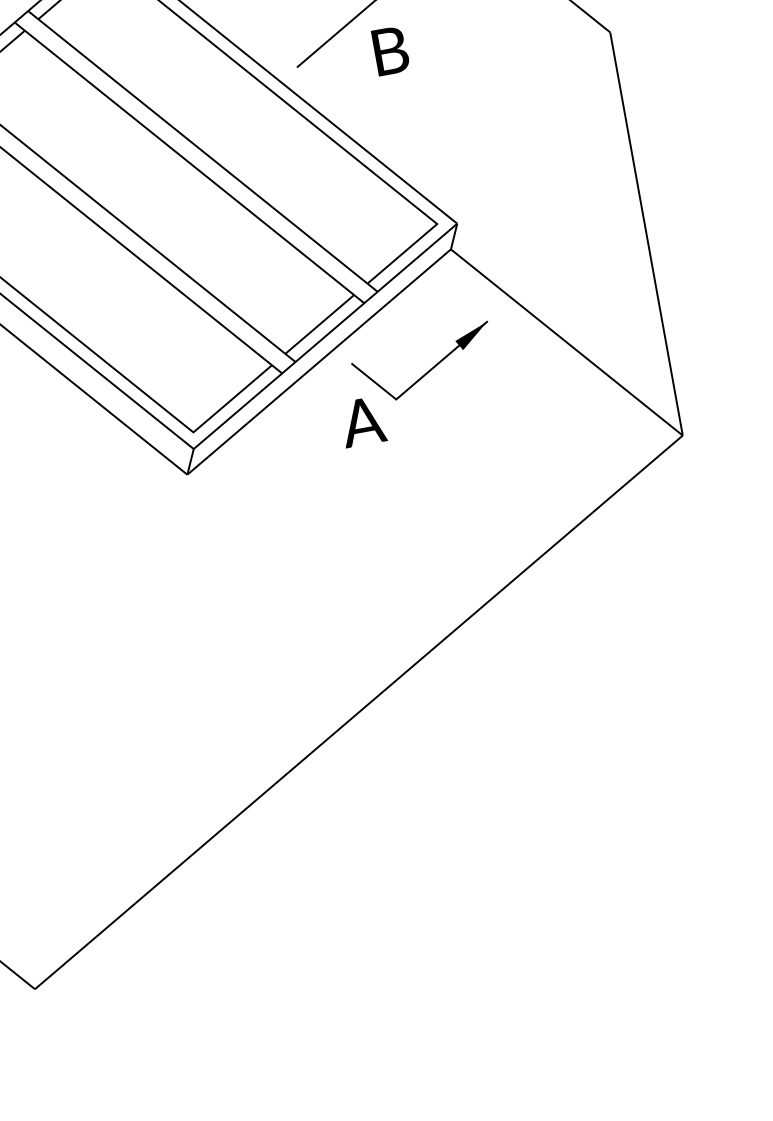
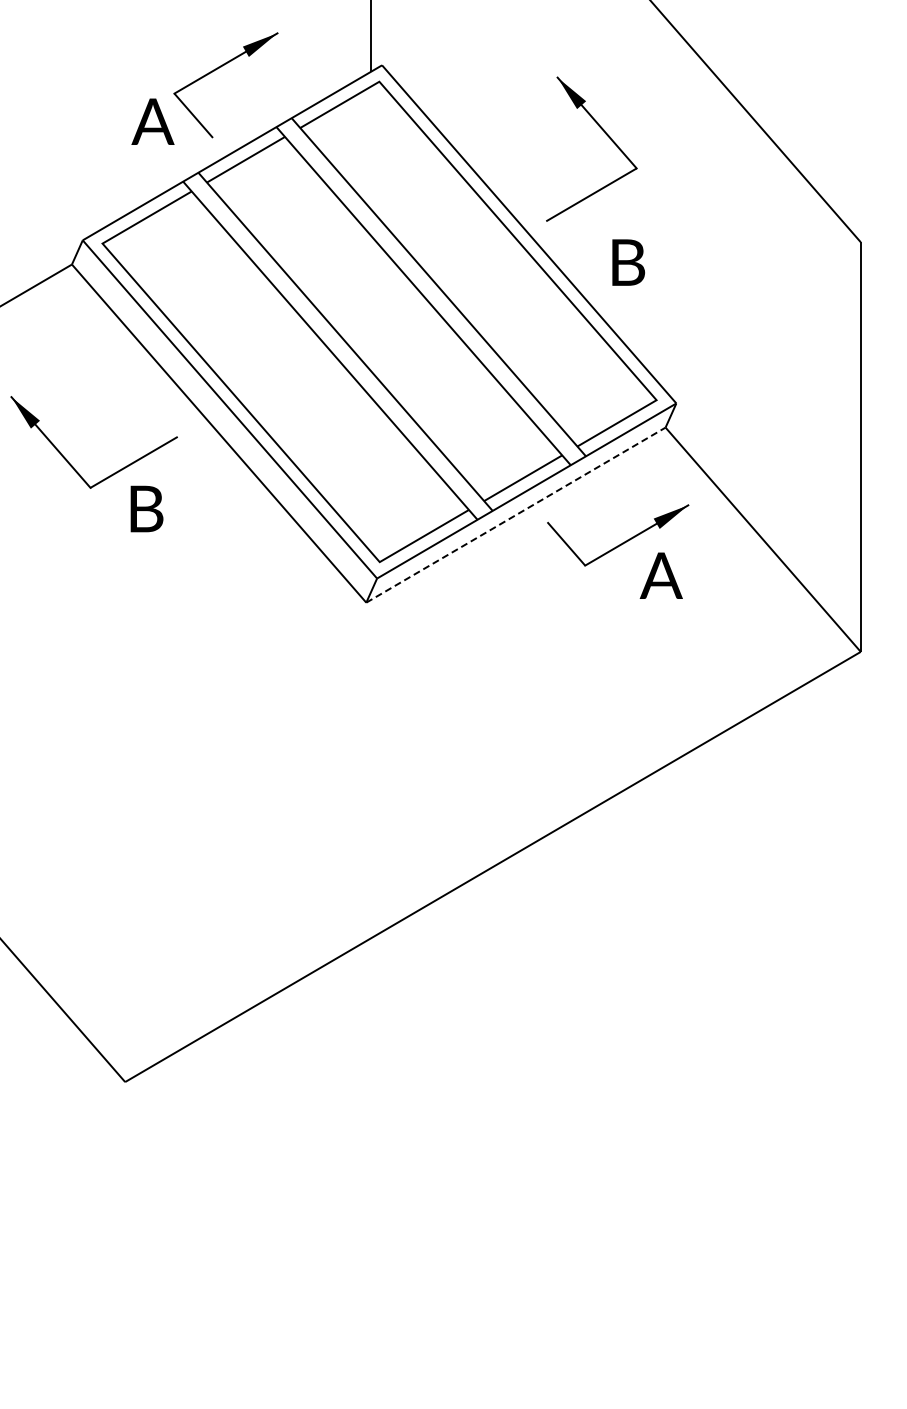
text: (390, 50) -> (628, 262), moved
line: (319, 361) -> (516, 514), solid -> dashed
text: (361, 421) -> (660, 575), moved

